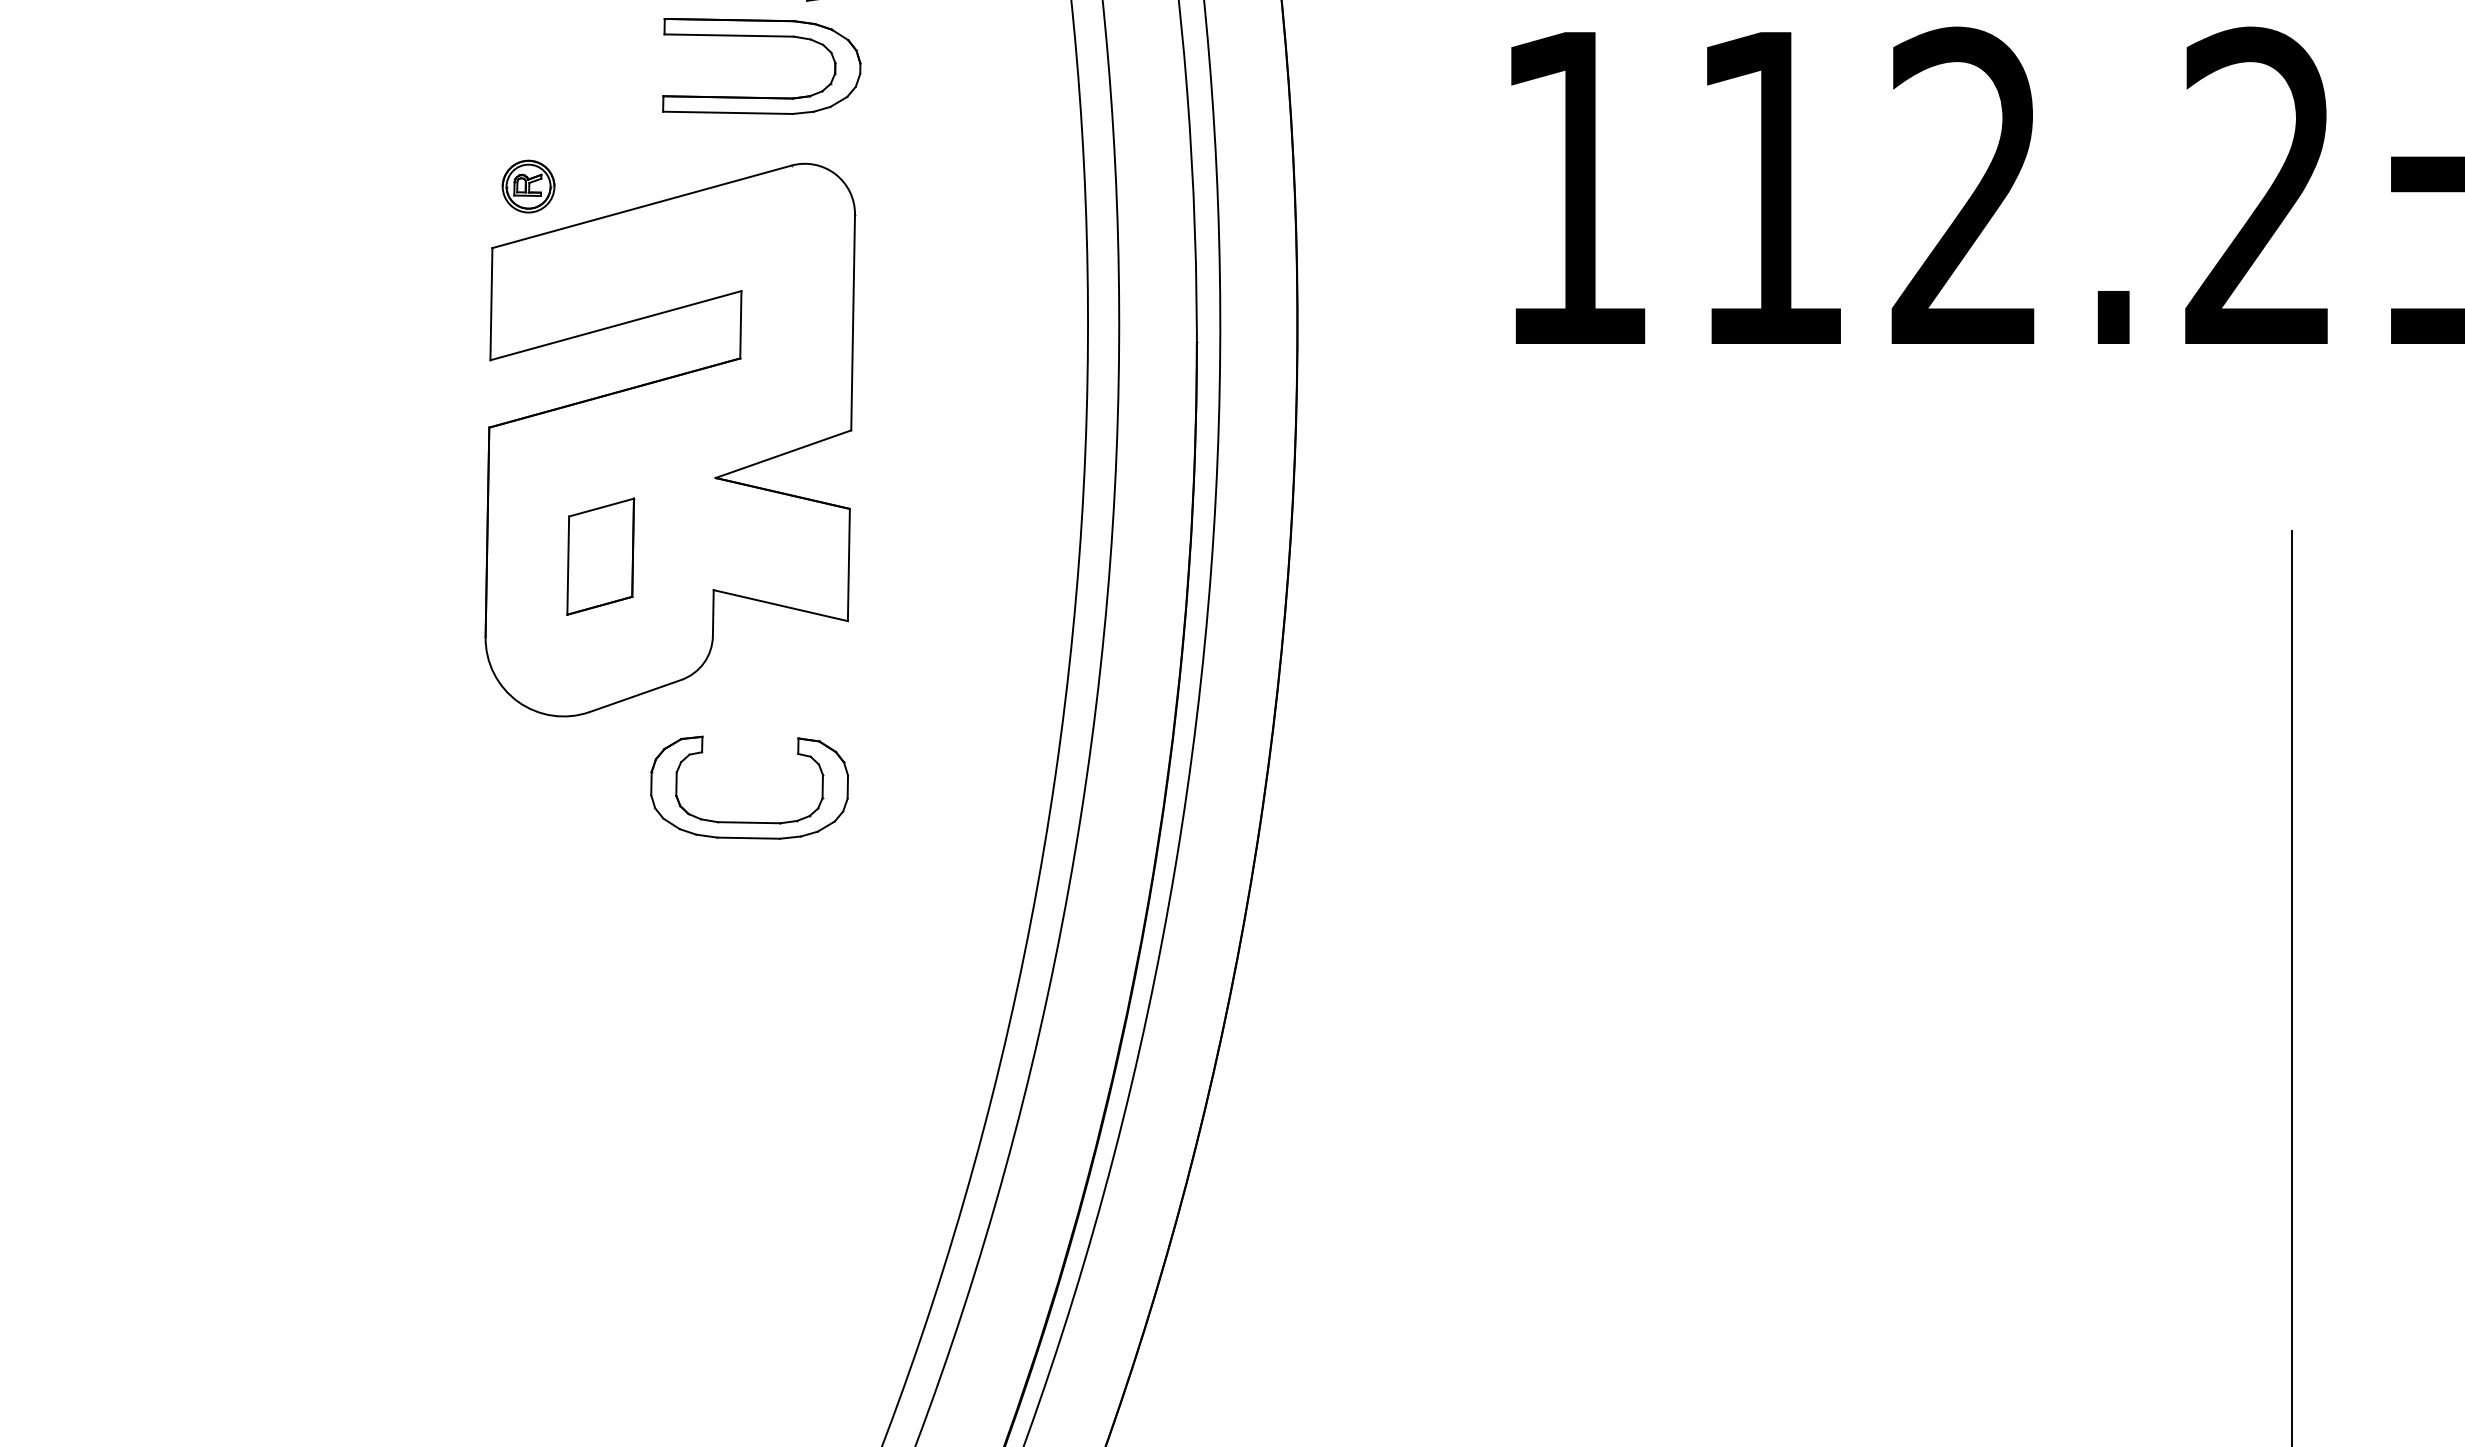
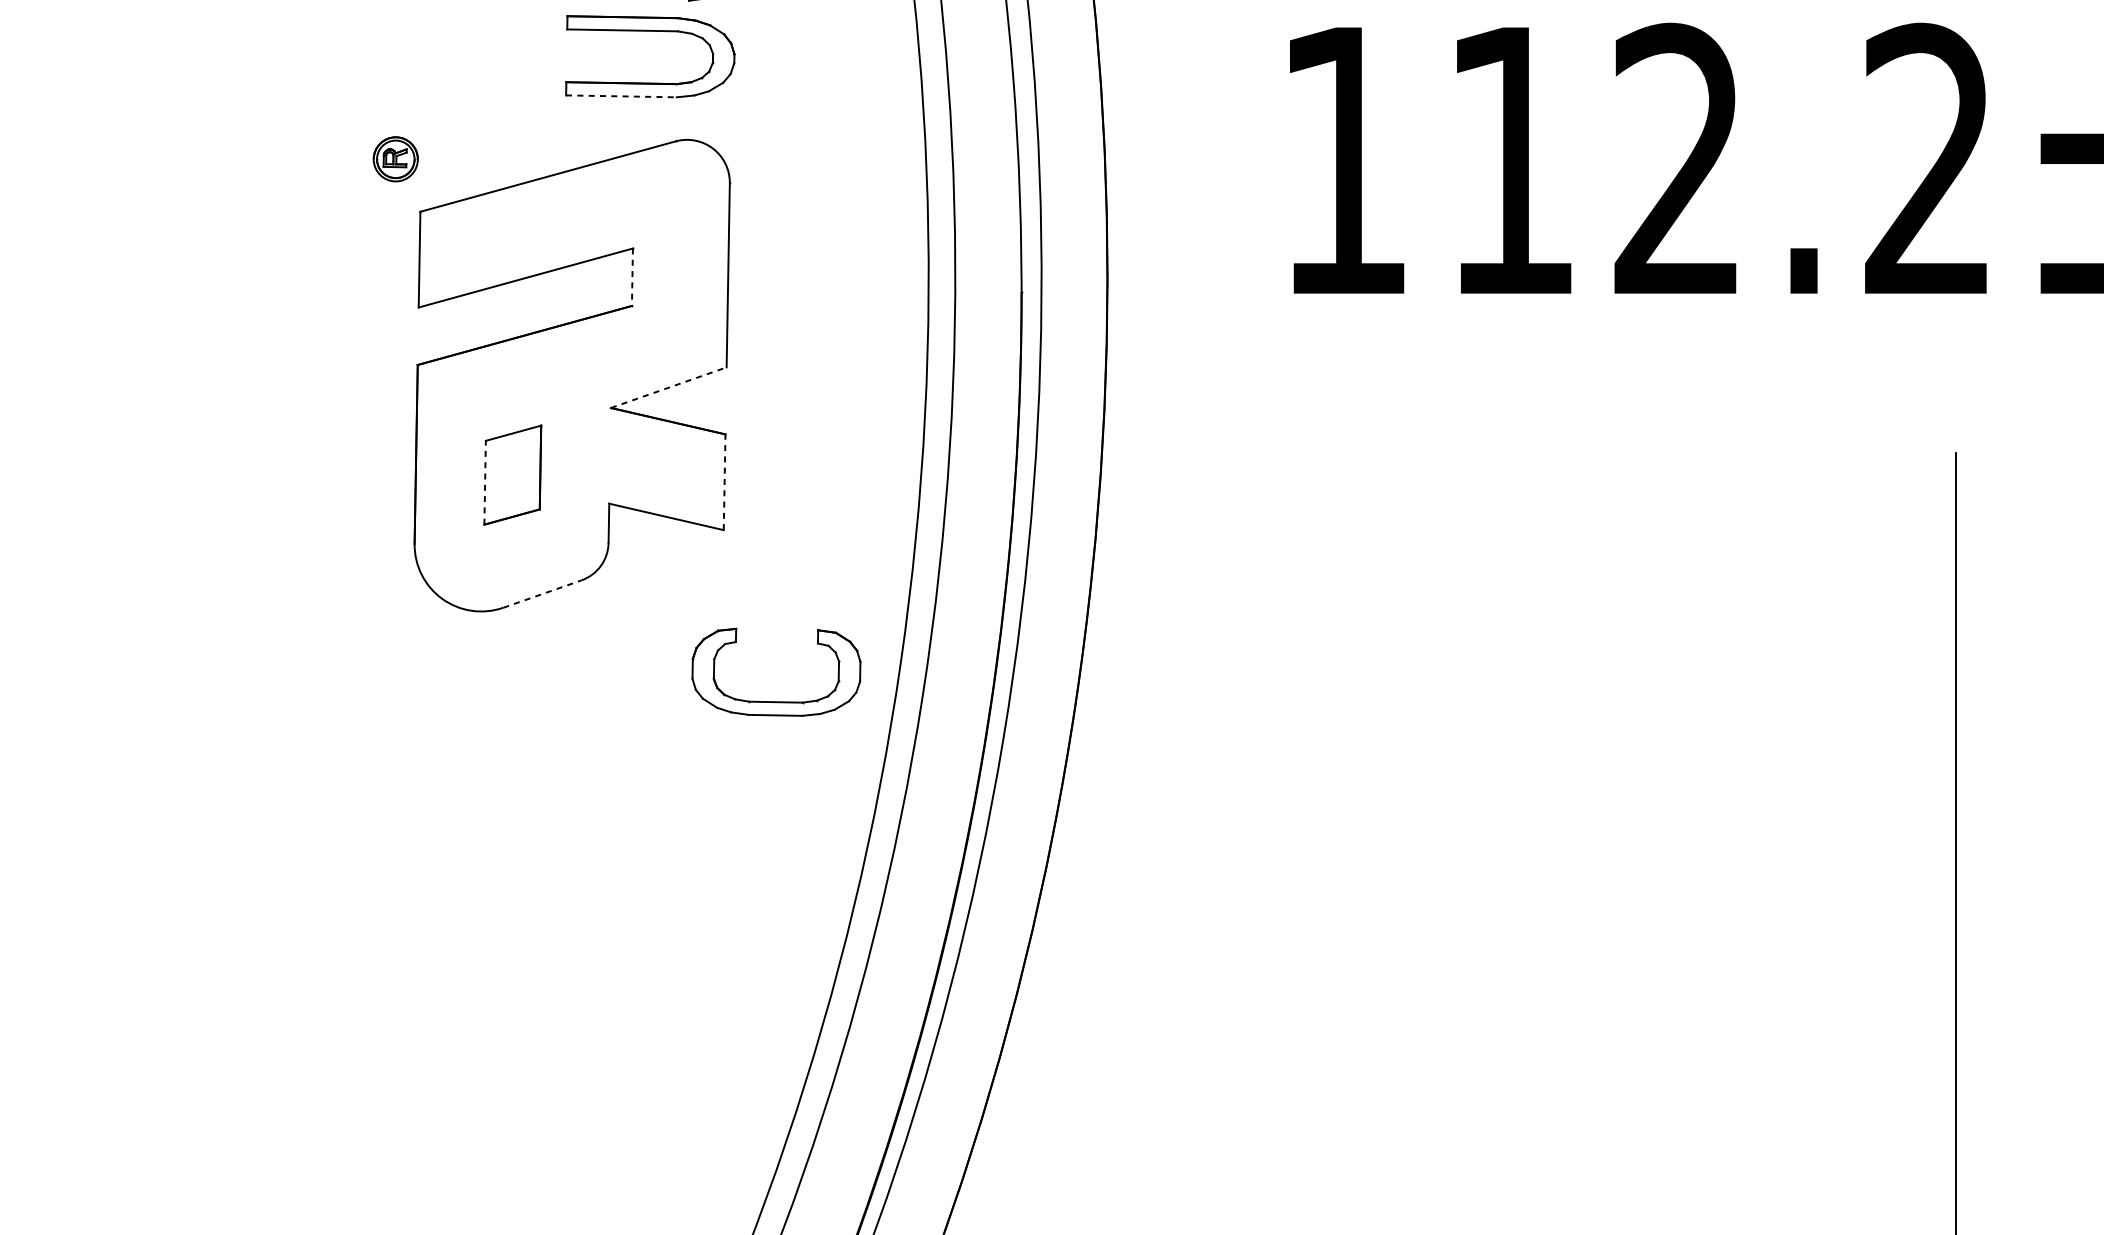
line: (727, 112) -> (621, 96), solid -> dashed
part: (528, 186) -> (395, 159), moved
line: (740, 324) -> (632, 276), solid -> dashed
line: (783, 454) -> (668, 387), solid -> dashed
line: (848, 564) -> (724, 481), solid -> dashed
line: (568, 565) -> (485, 482), solid -> dashed
line: (635, 696) -> (542, 594), solid -> dashed
part: (749, 821) -> (776, 701), moved

